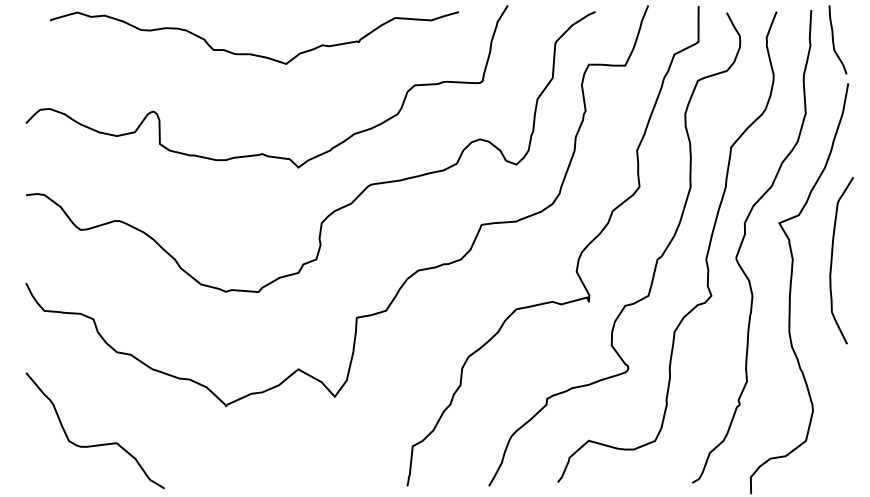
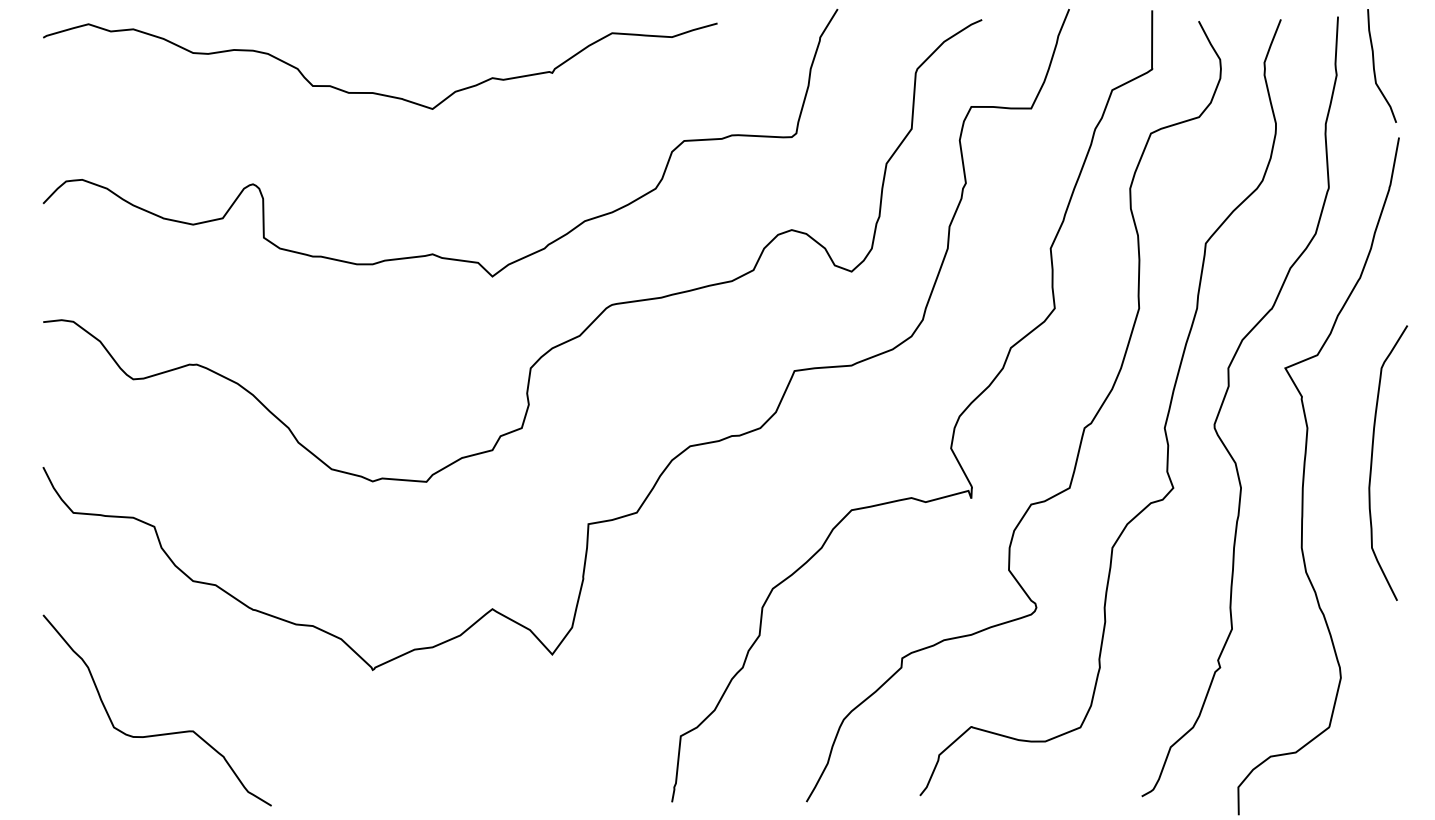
curve: (252, 53) -> (376, 91), moved
curve: (832, 260) -> (1372, 462), moved

